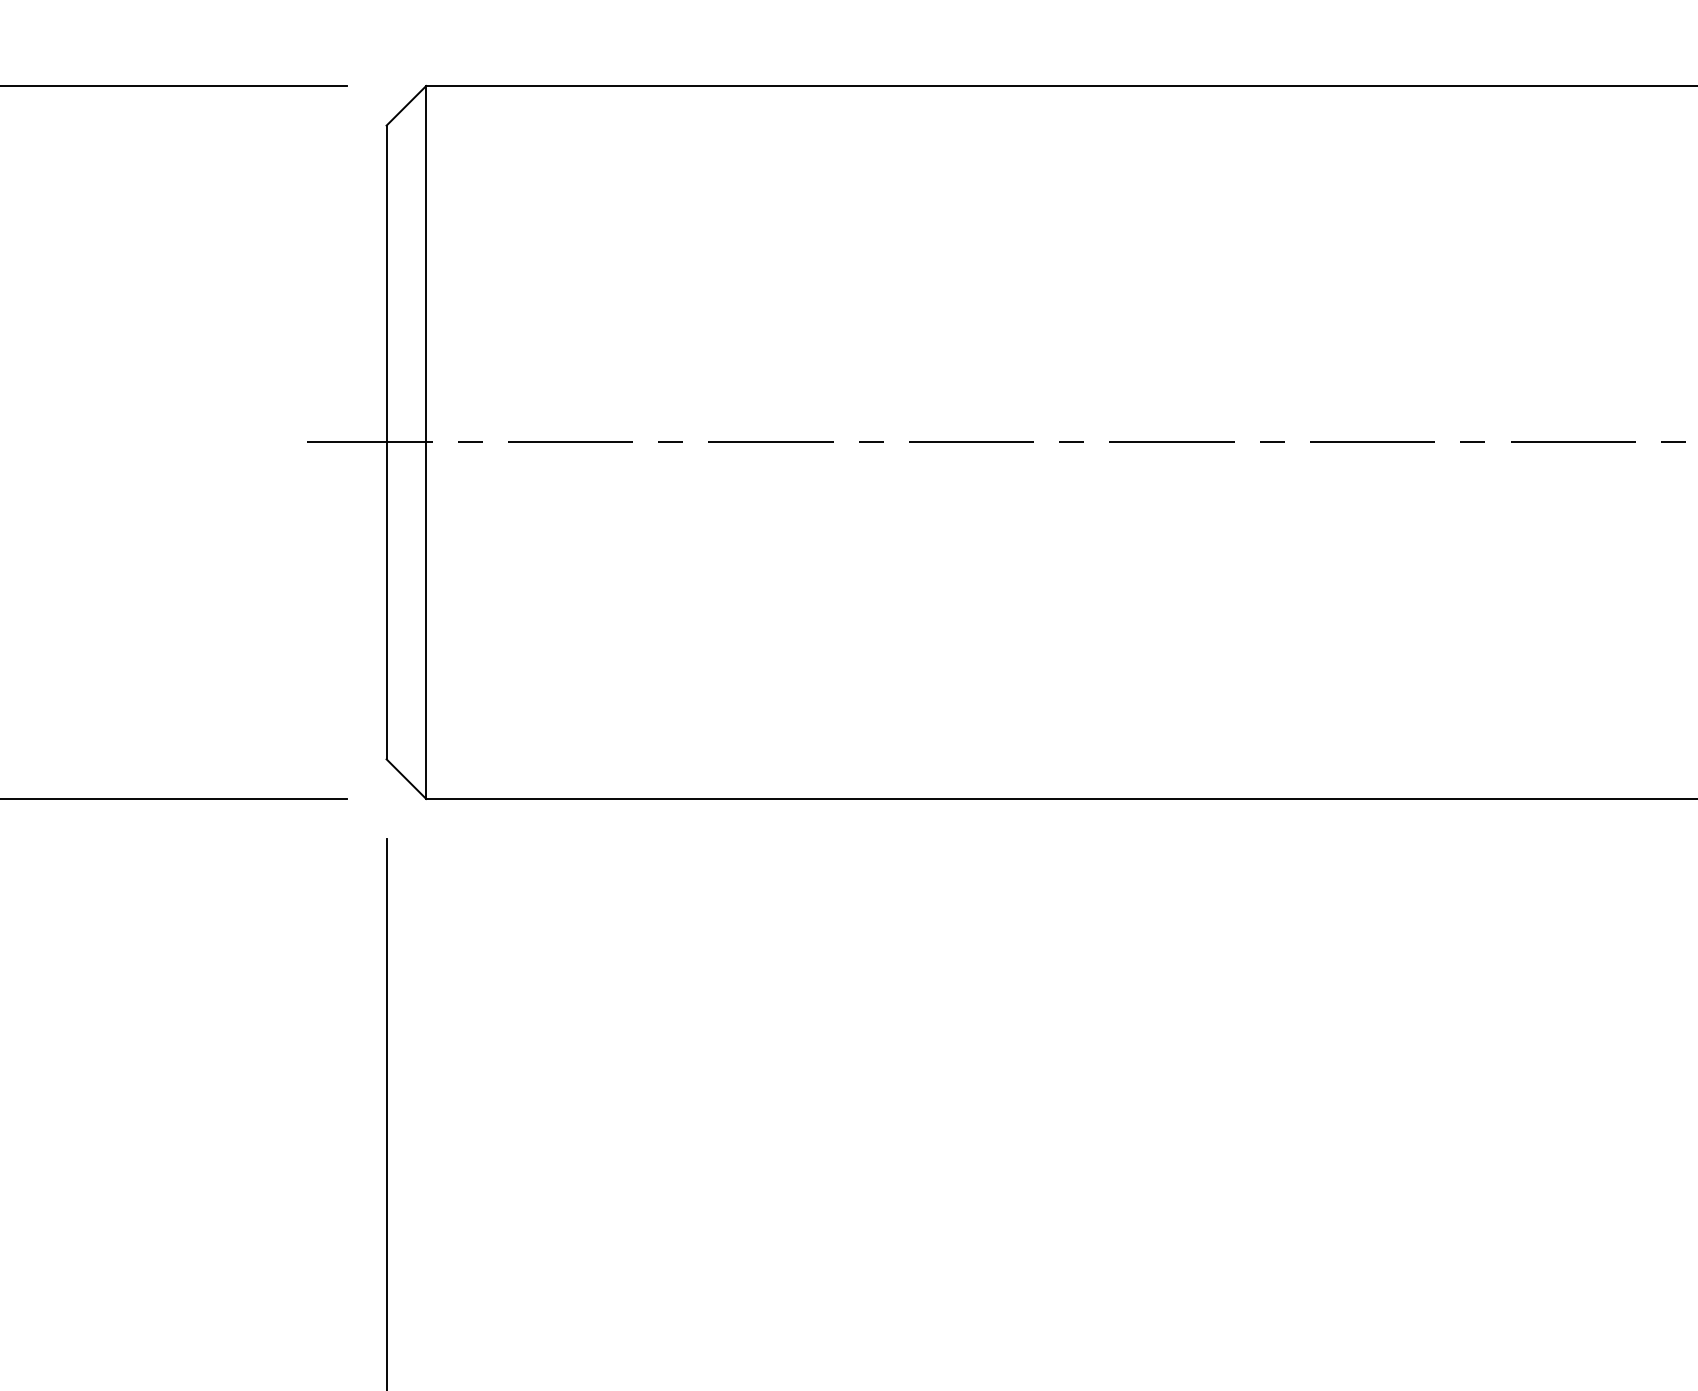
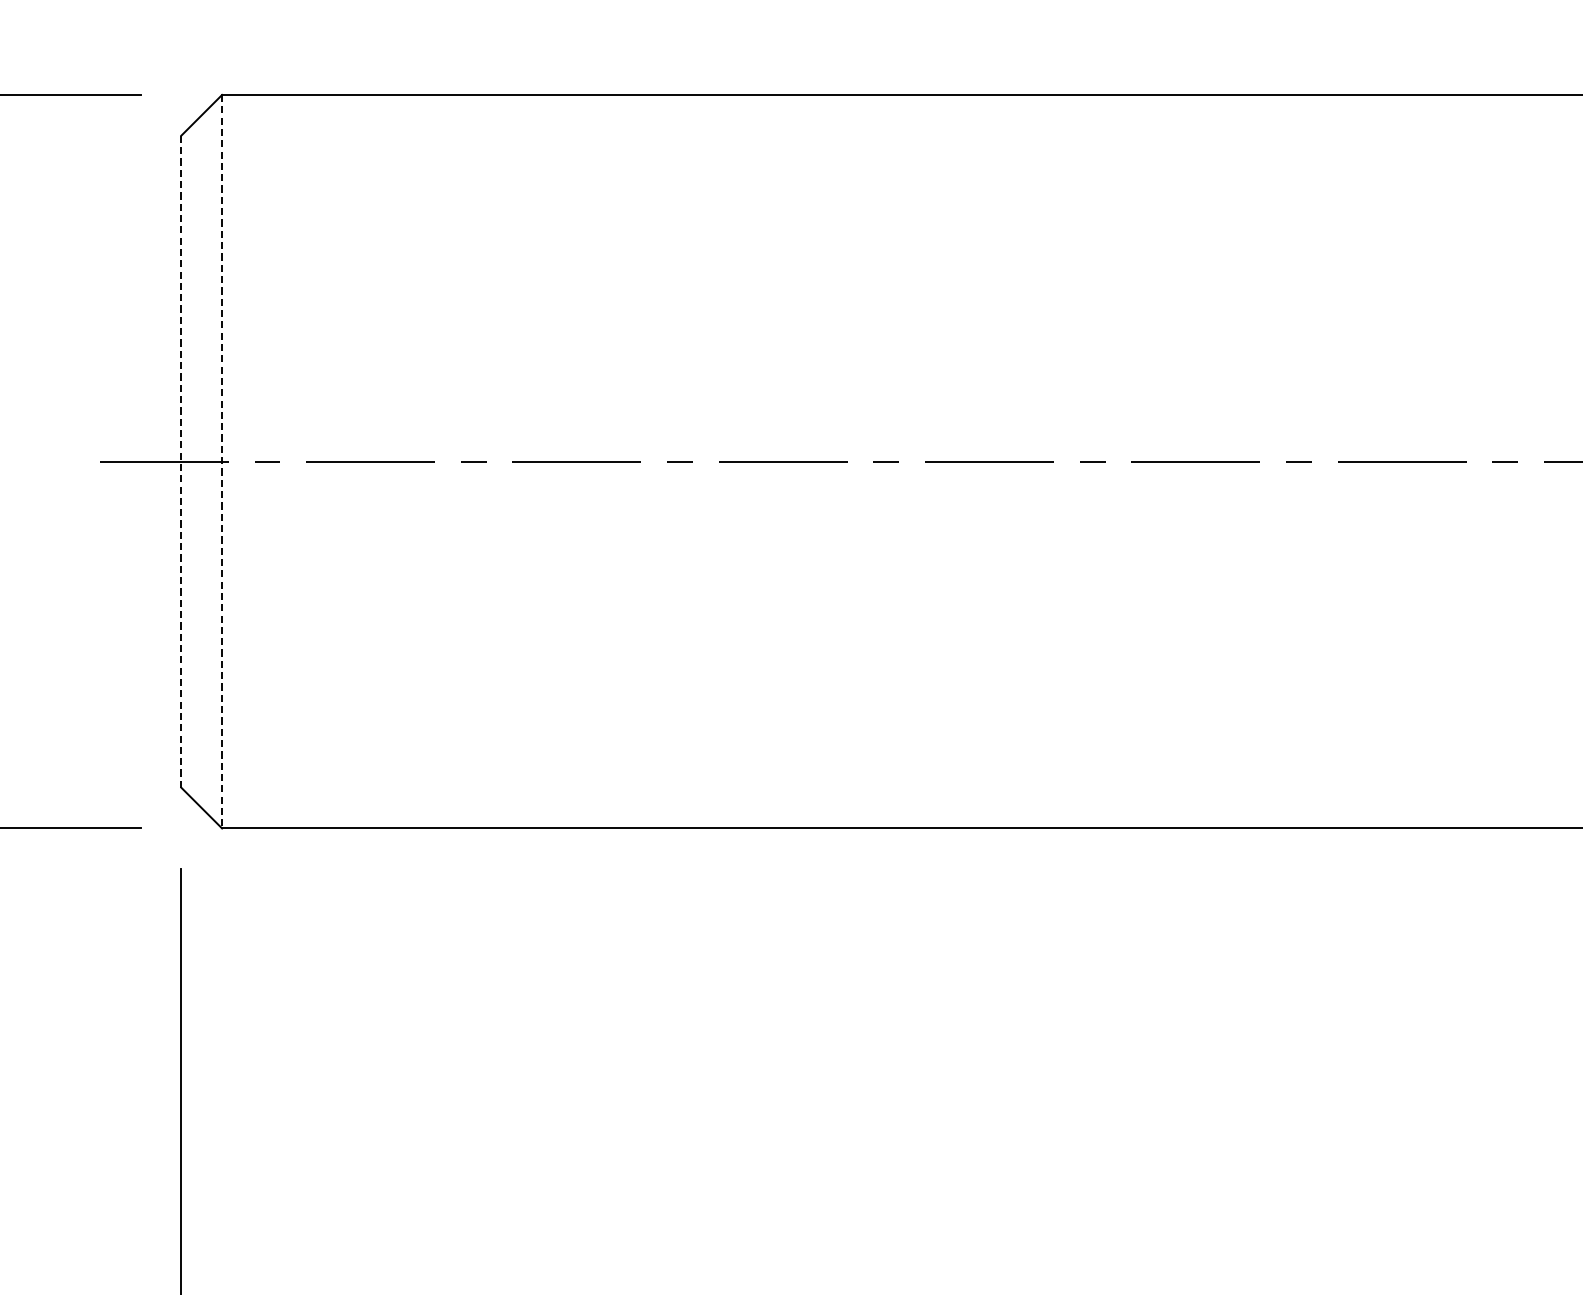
line: (386, 442) -> (181, 461), solid -> dashed
line: (426, 442) -> (222, 461), solid -> dashed

